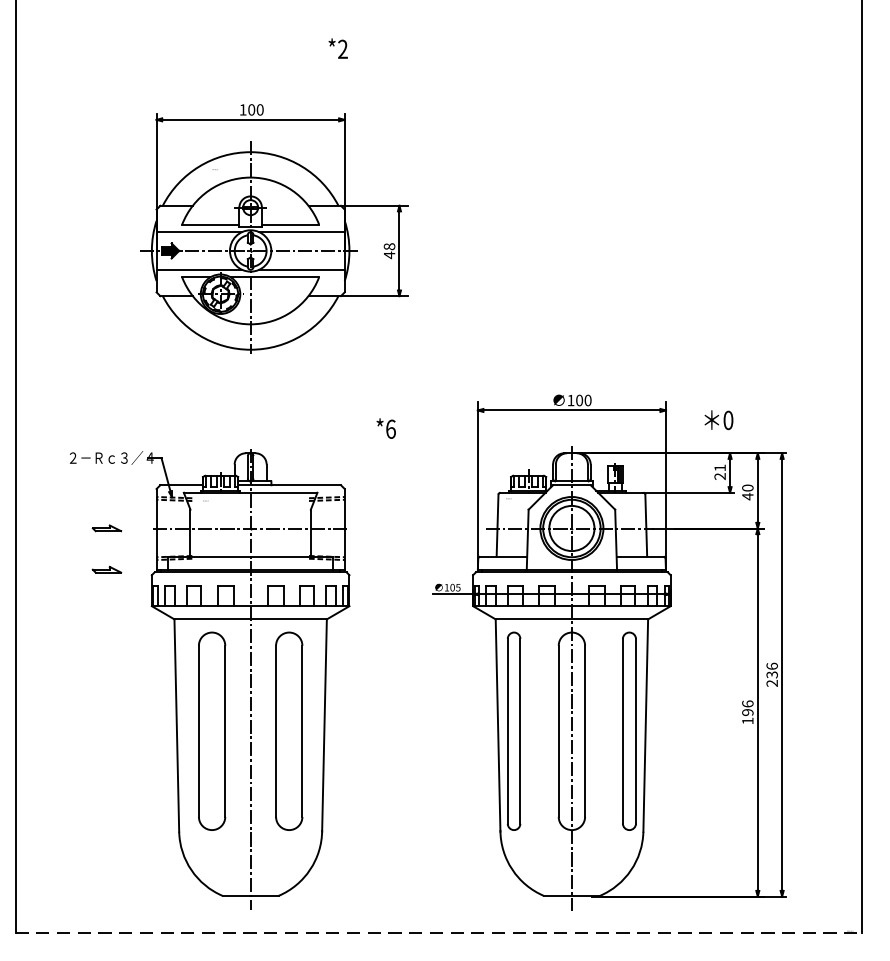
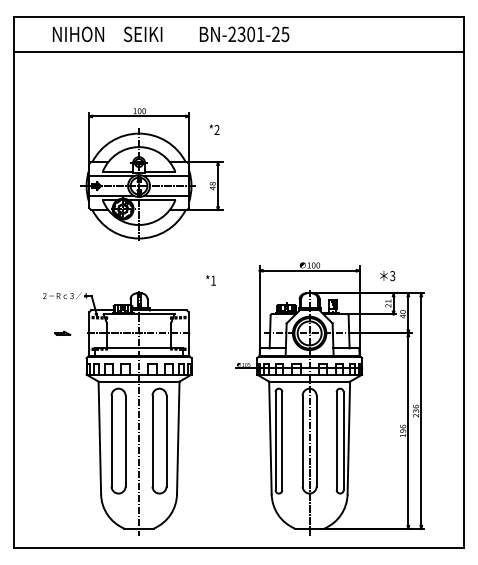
text: (338, 48) -> (214, 129), moved
text: (727, 419) -> (392, 275), 0 -> 3
text: (390, 428) -> (213, 280), *6 -> *1
part: (106, 568) -> (62, 354), removed
line: (437, 933) -> (238, 548), dashed -> solid

